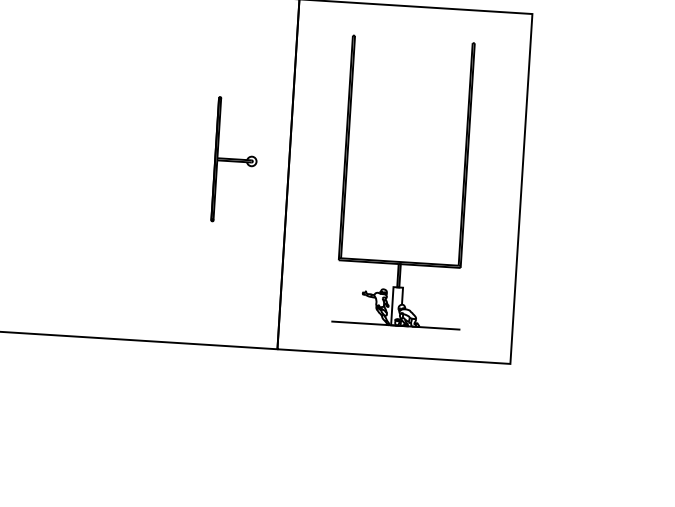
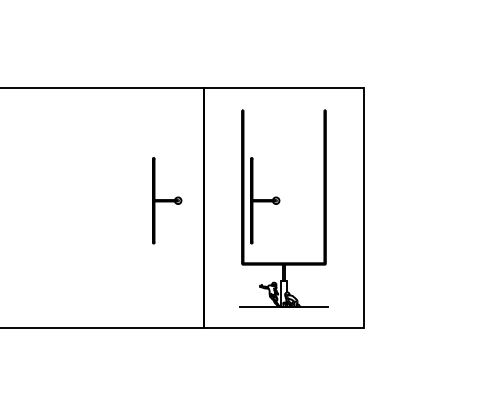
part: (378, 169) -> (265, 200), added

